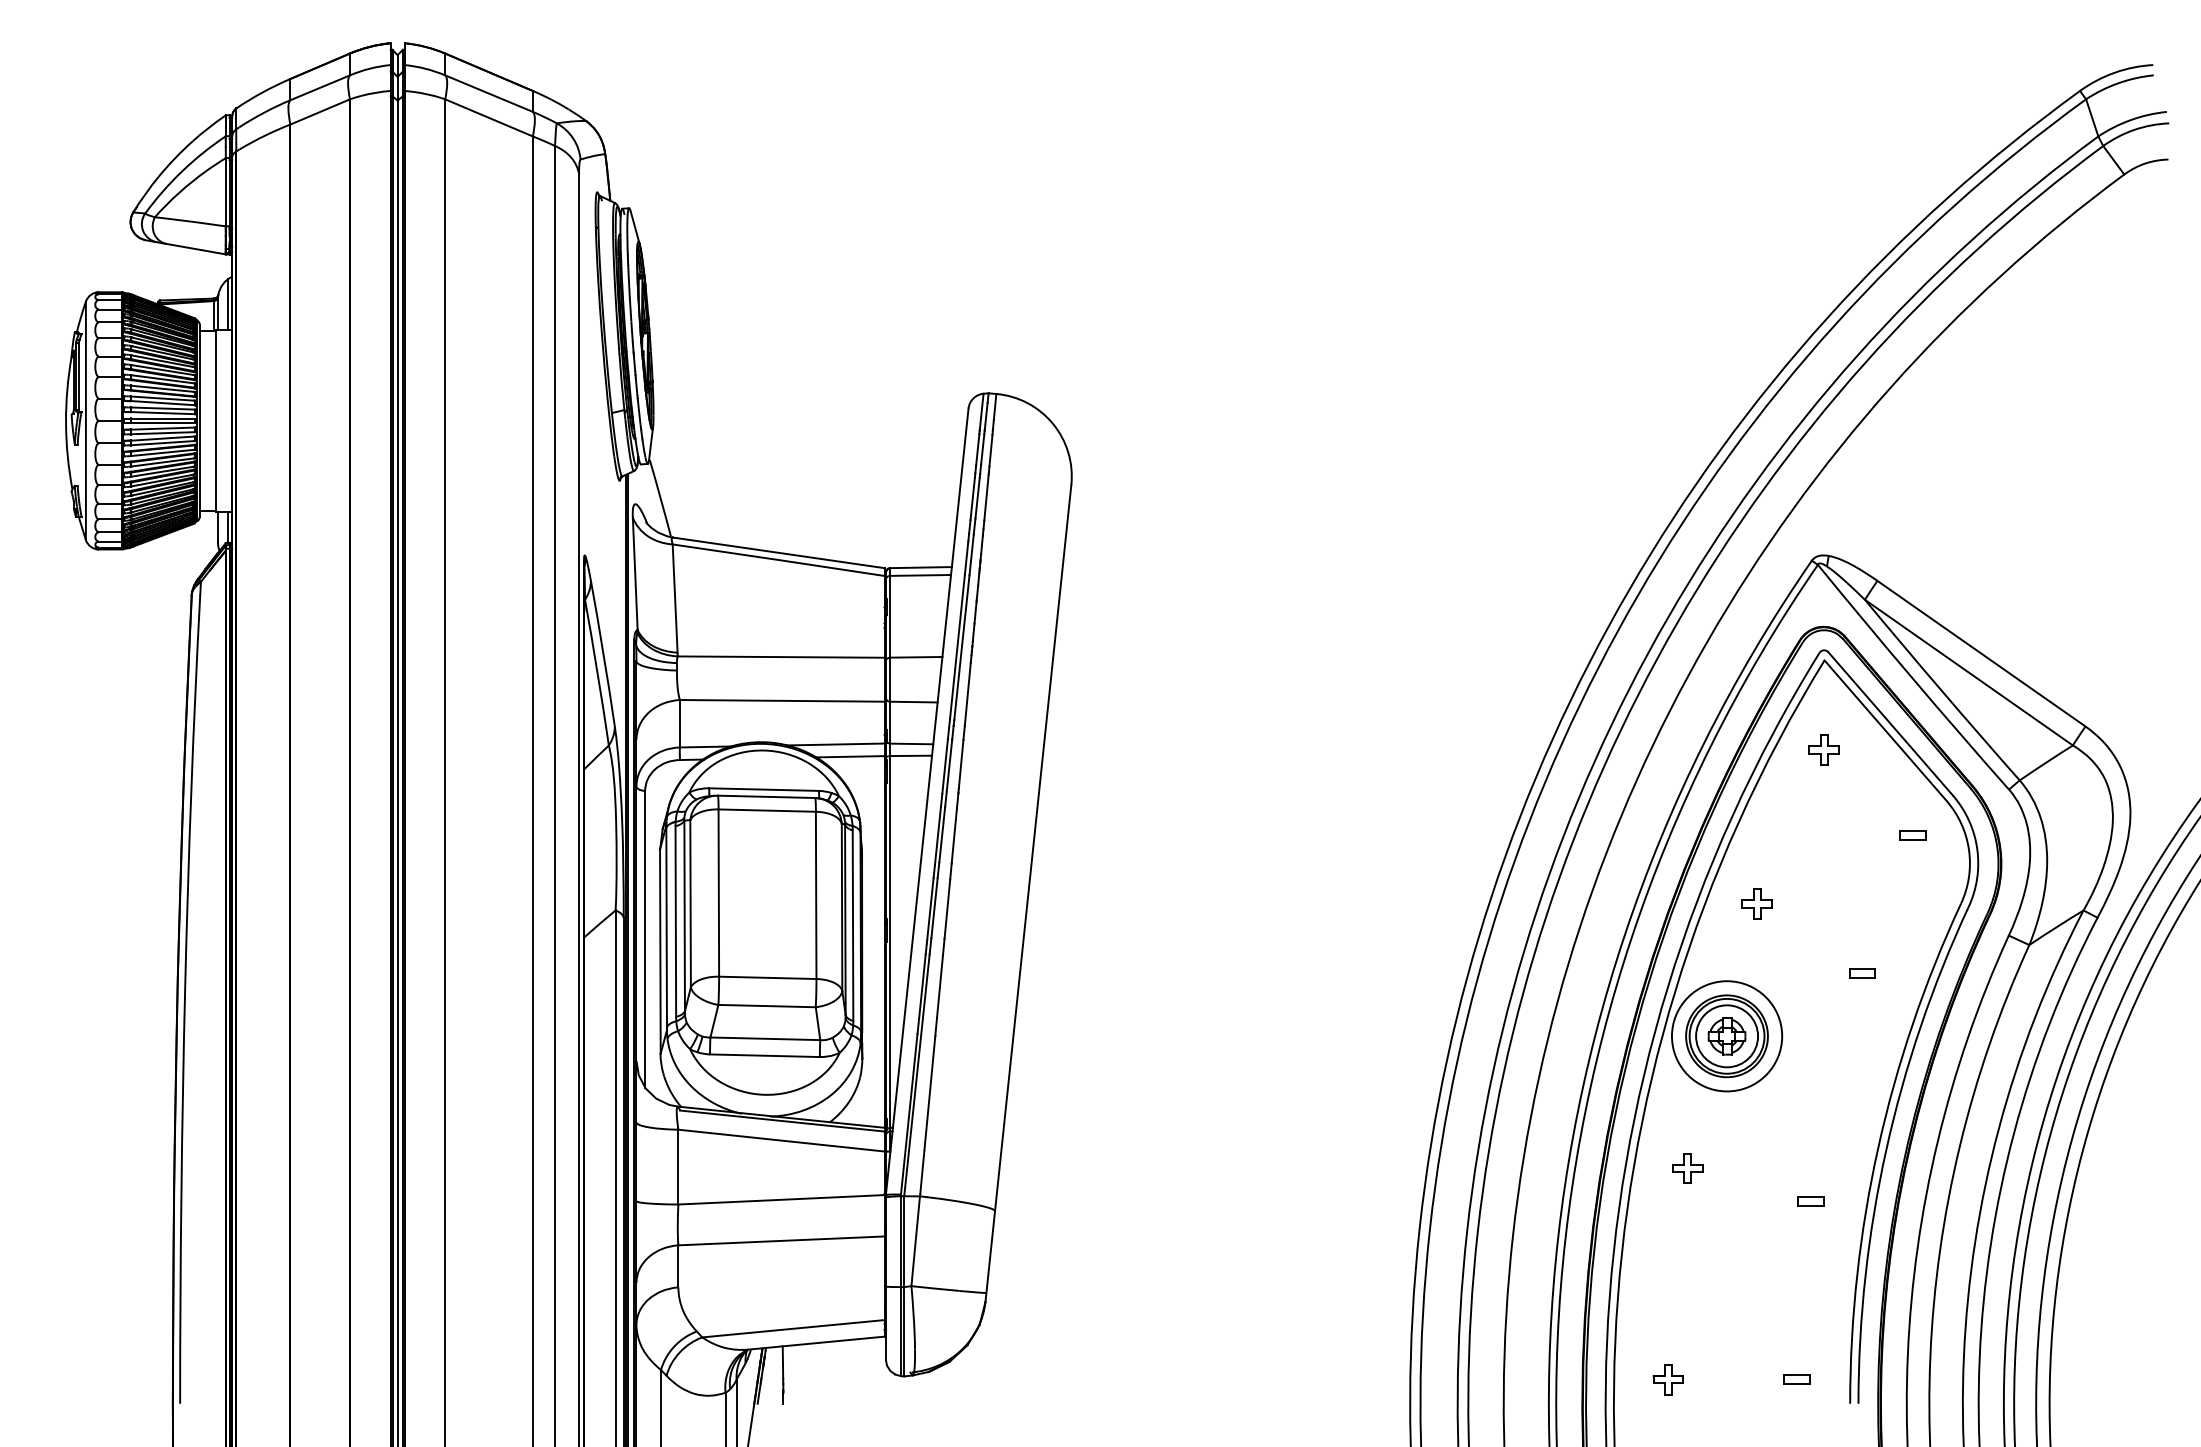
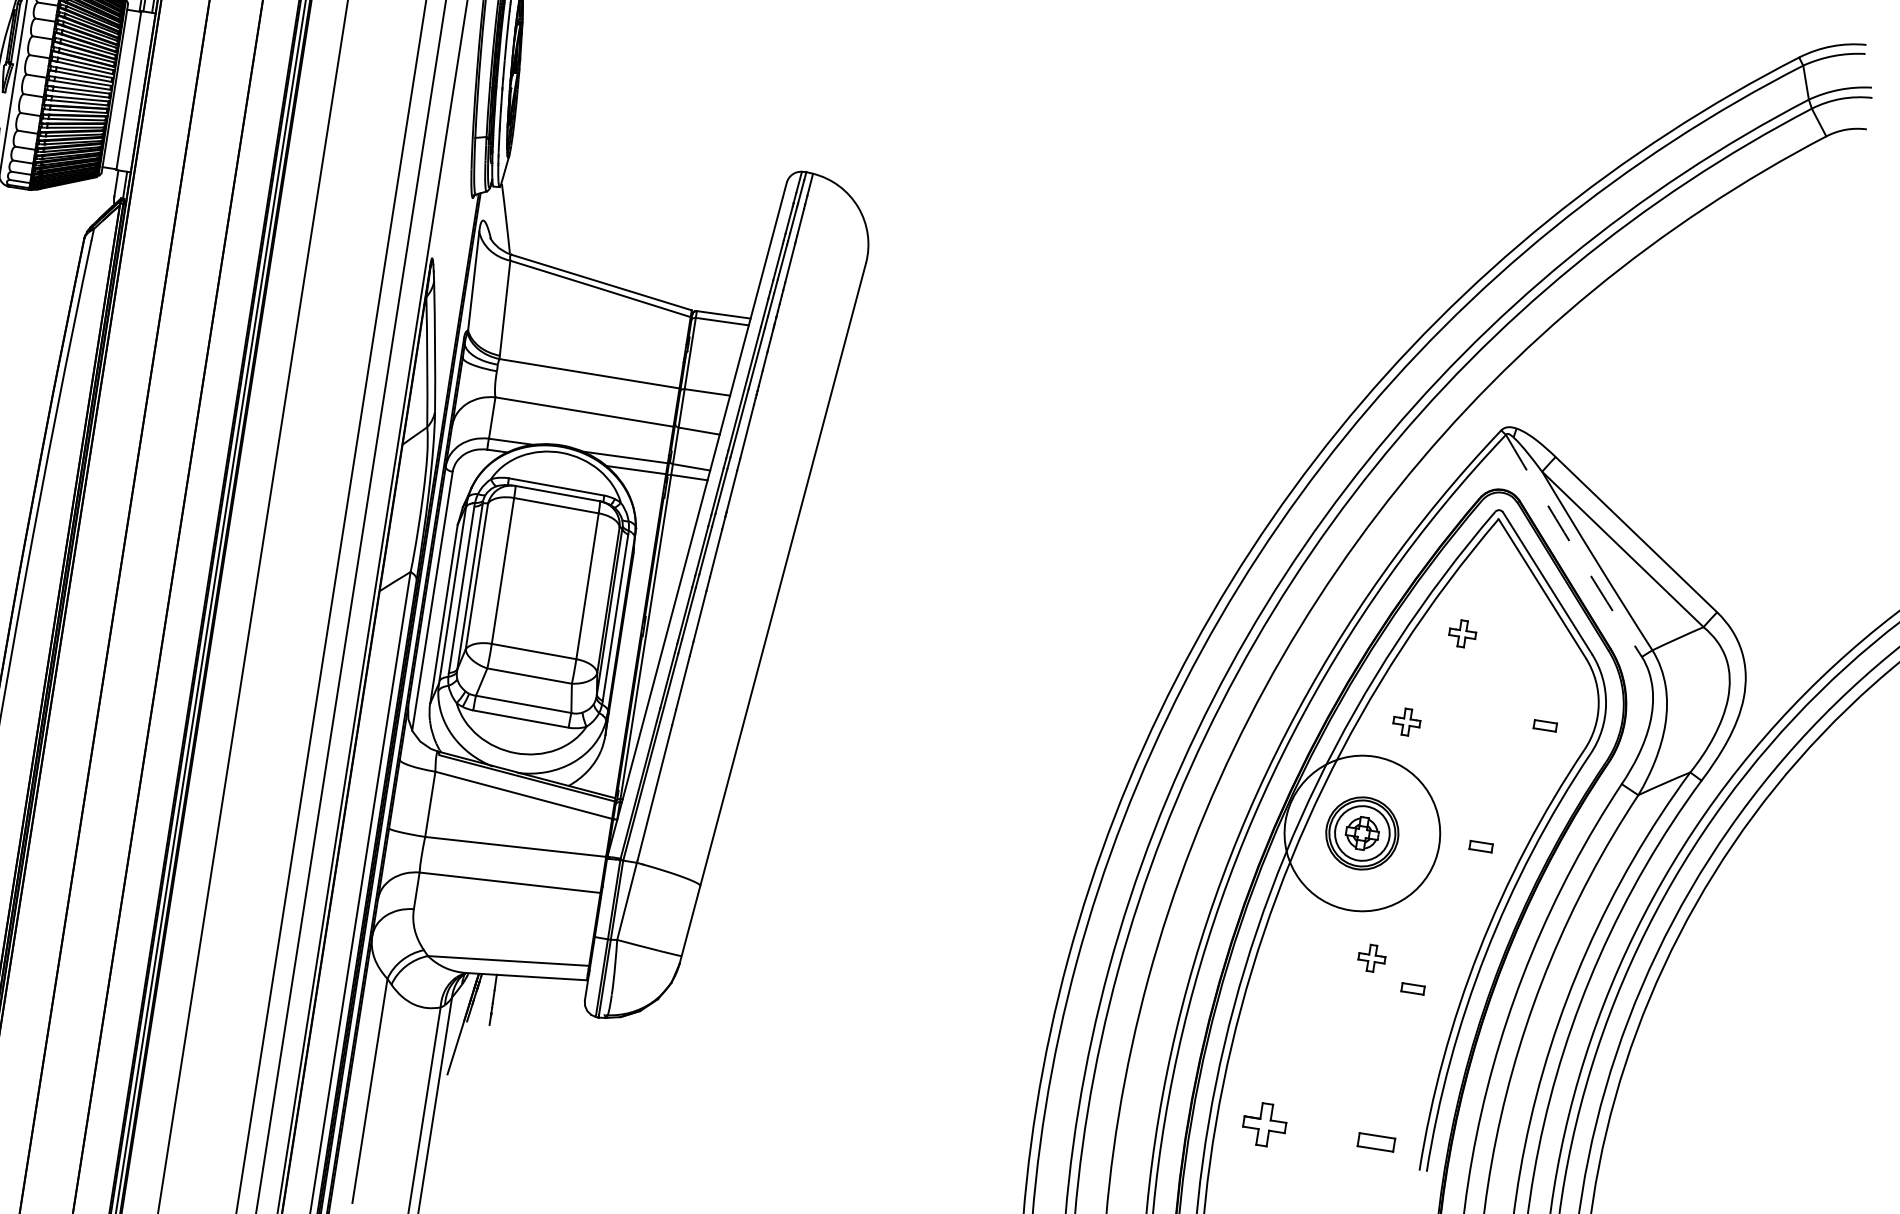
arc: (1912, 678) -> (1572, 546), solid -> dashed
part: (1823, 749) -> (1462, 633), moved
part: (1912, 835) -> (1544, 725), moved
part: (1862, 973) -> (1481, 846), moved
circle: (1726, 1036) -> (1361, 833), size x1.6
part: (1687, 1168) -> (1371, 958), moved
part: (1667, 1379) -> (1263, 1124), size x1.6
part: (1796, 1379) -> (1376, 1142), size x1.6

